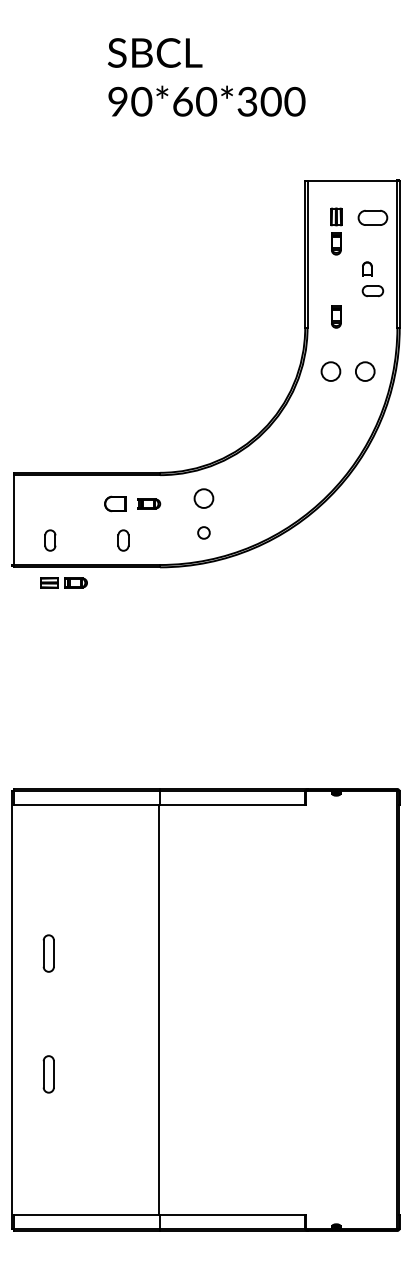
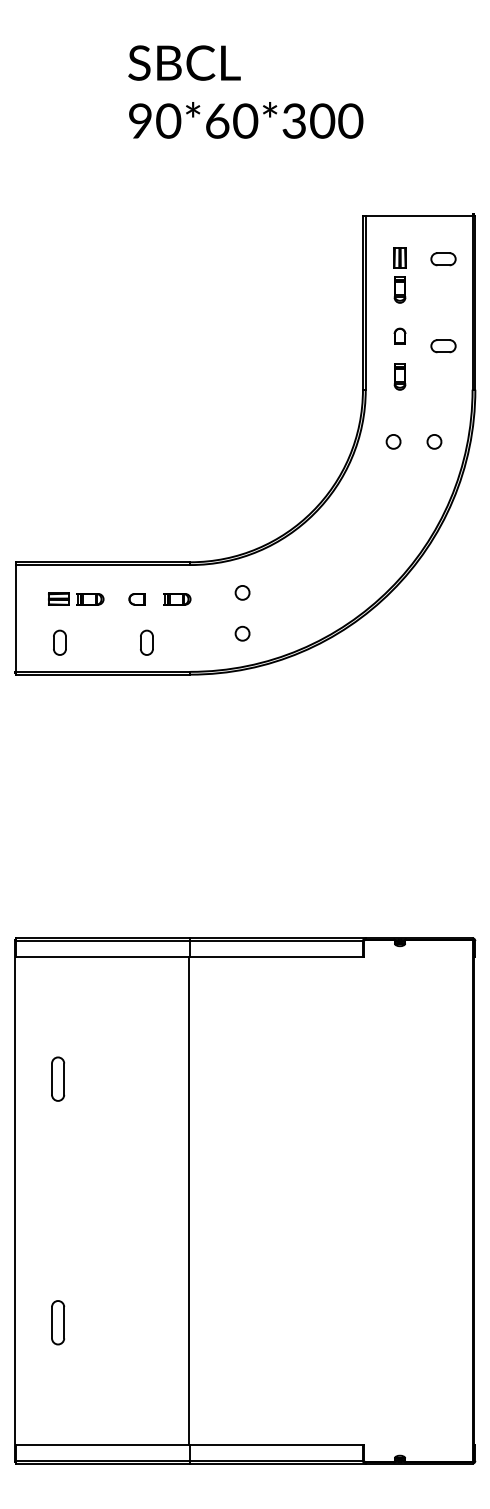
part: (372, 217) -> (442, 258), size x0.71
part: (367, 268) -> (400, 335), moved
circle: (330, 371) -> (393, 441), size x0.62
circle: (365, 371) -> (434, 441), size x0.62
circle: (203, 498) -> (242, 592), size x0.62
part: (114, 503) -> (136, 598), size x0.62
part: (63, 582) -> (75, 598), moved
part: (48, 953) -> (57, 1079), moved
part: (48, 1074) -> (57, 1322), moved

